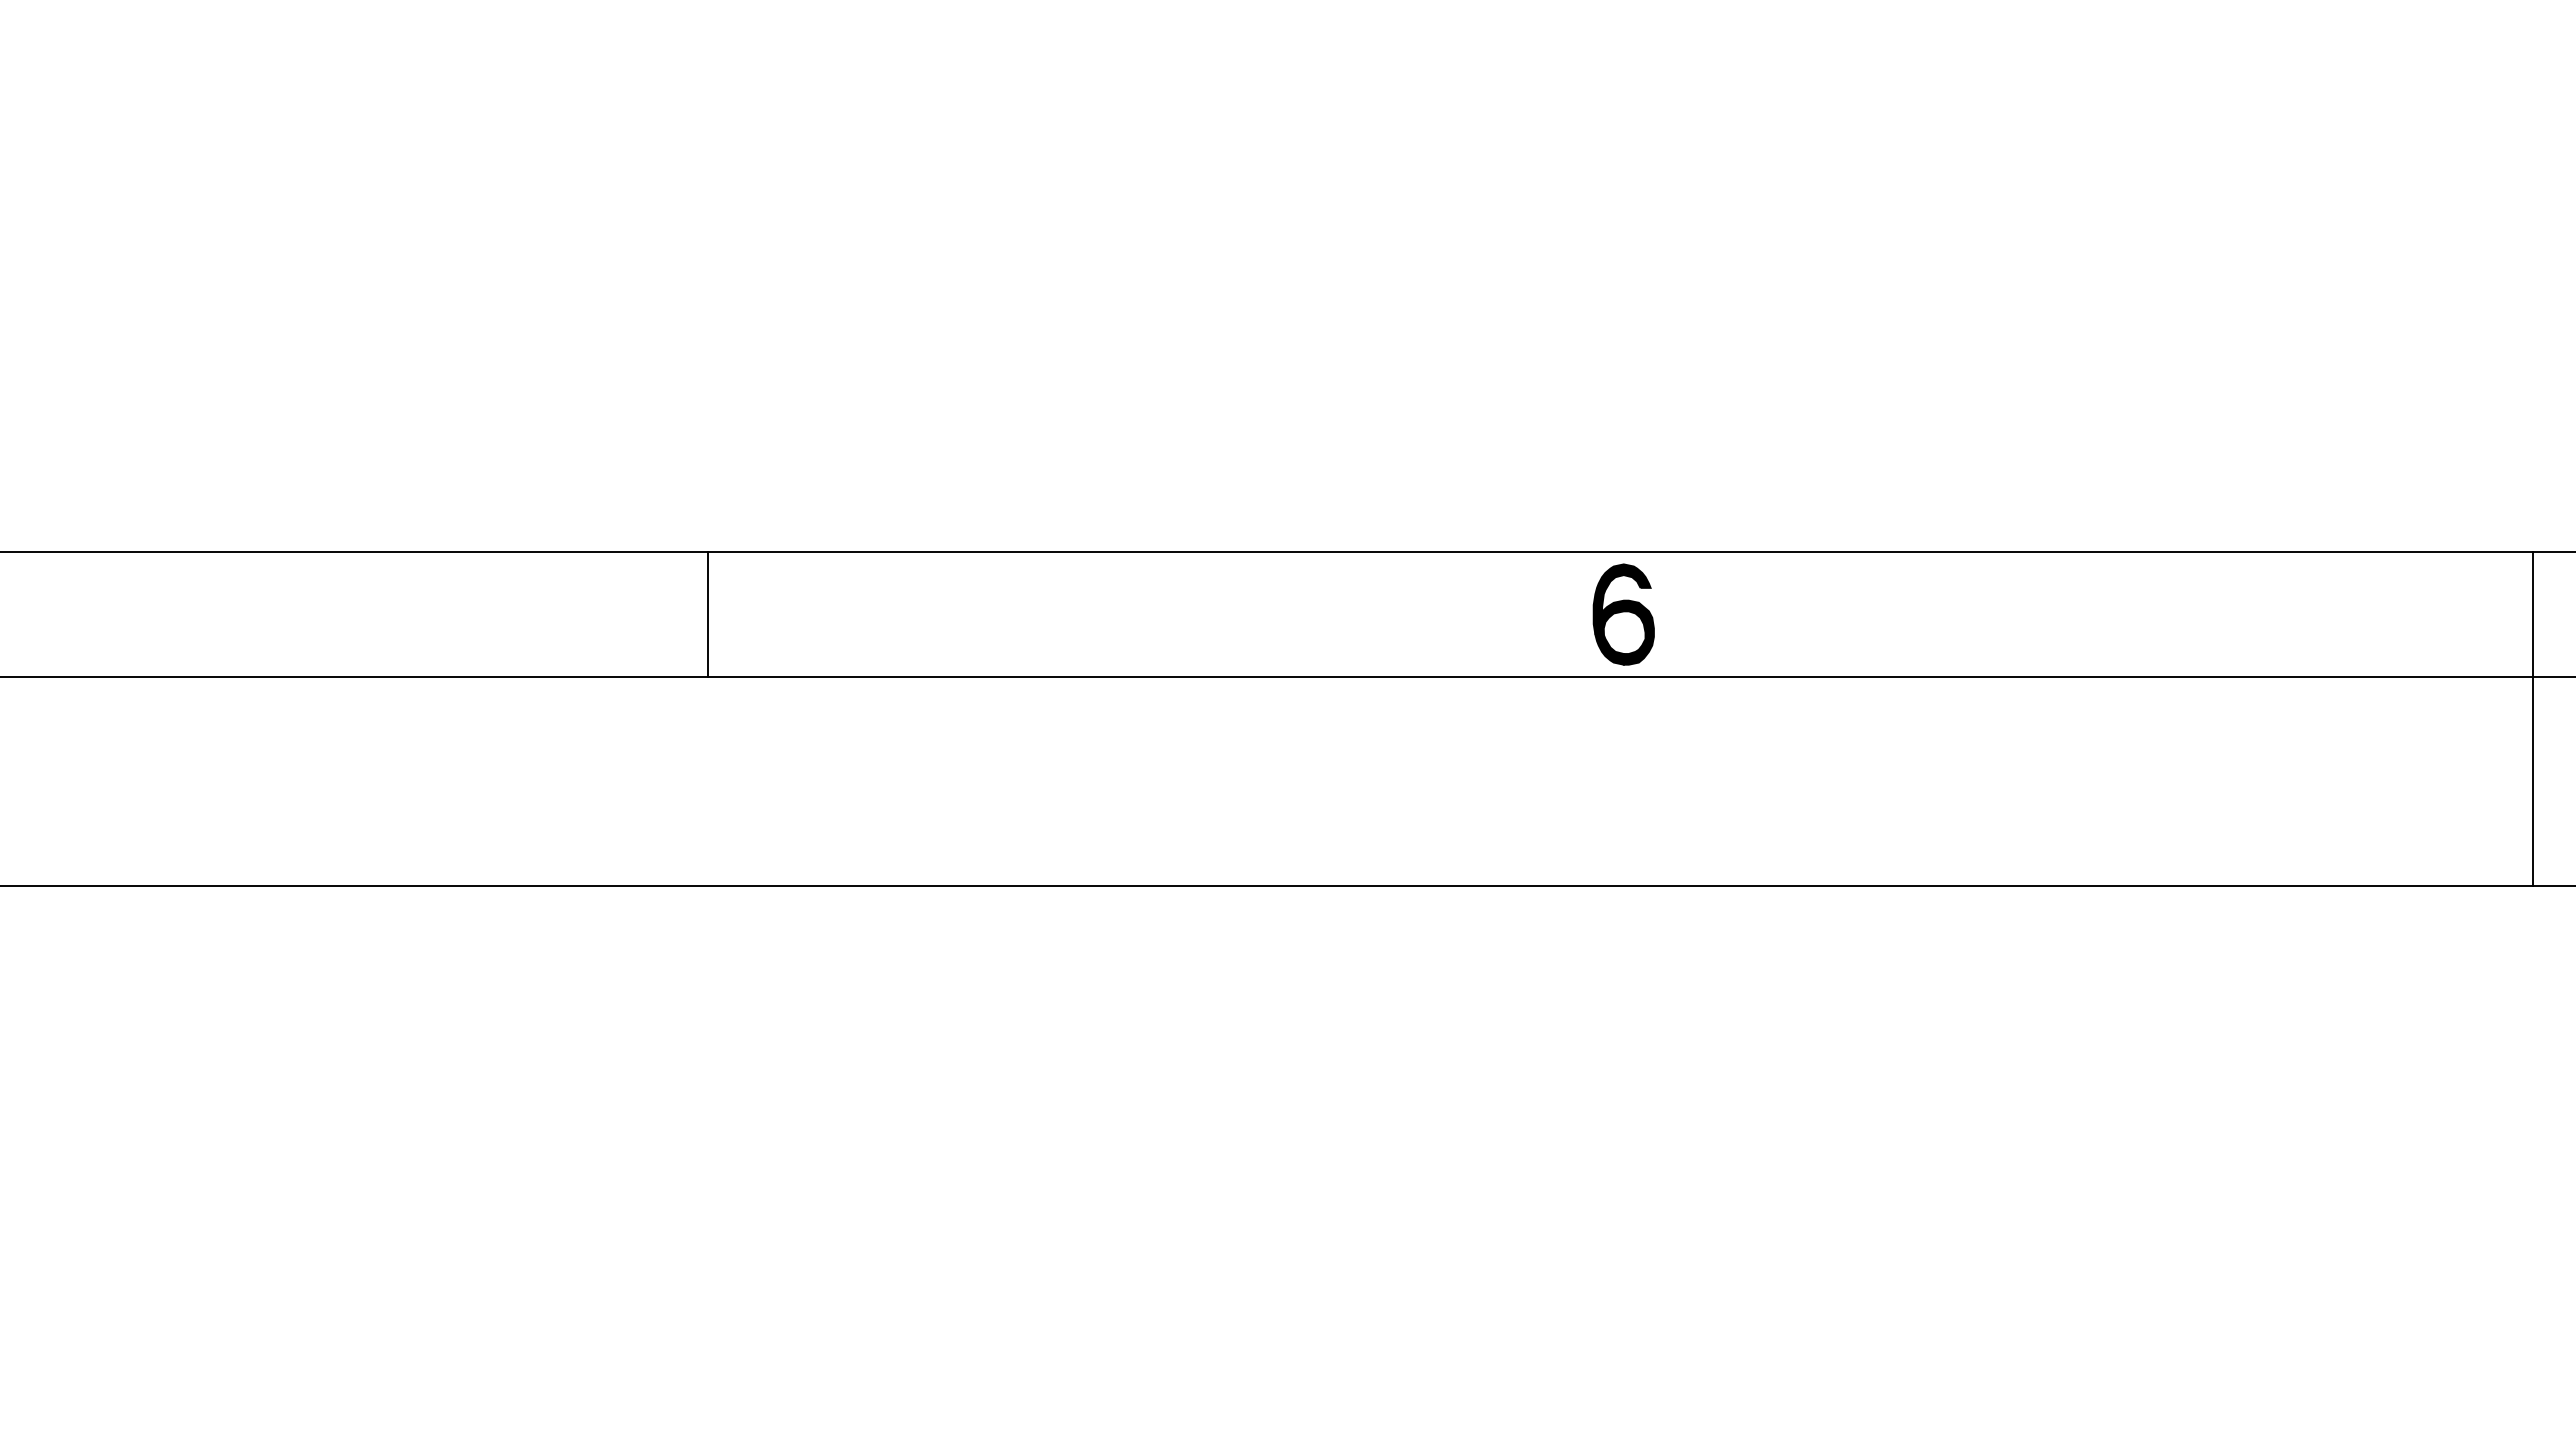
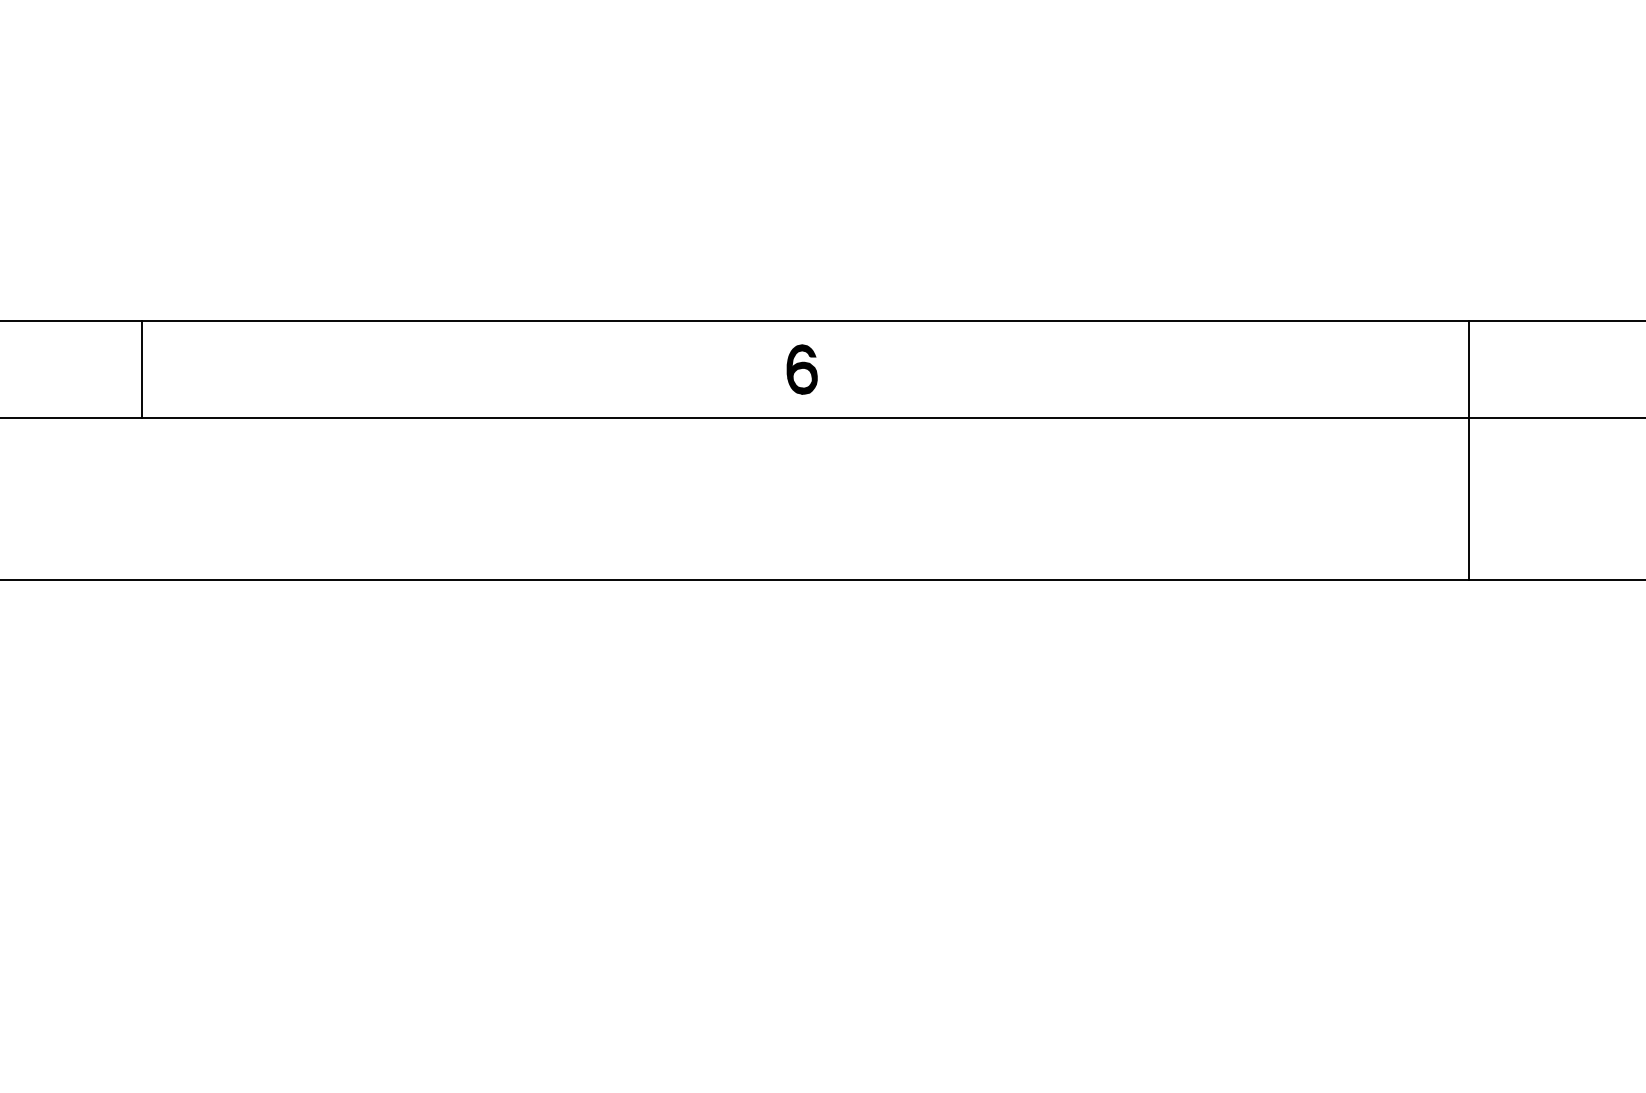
line: (708, 614) -> (142, 369), moved
part: (1623, 614) -> (801, 369), size x0.62
line: (2532, 718) -> (1468, 449), moved

